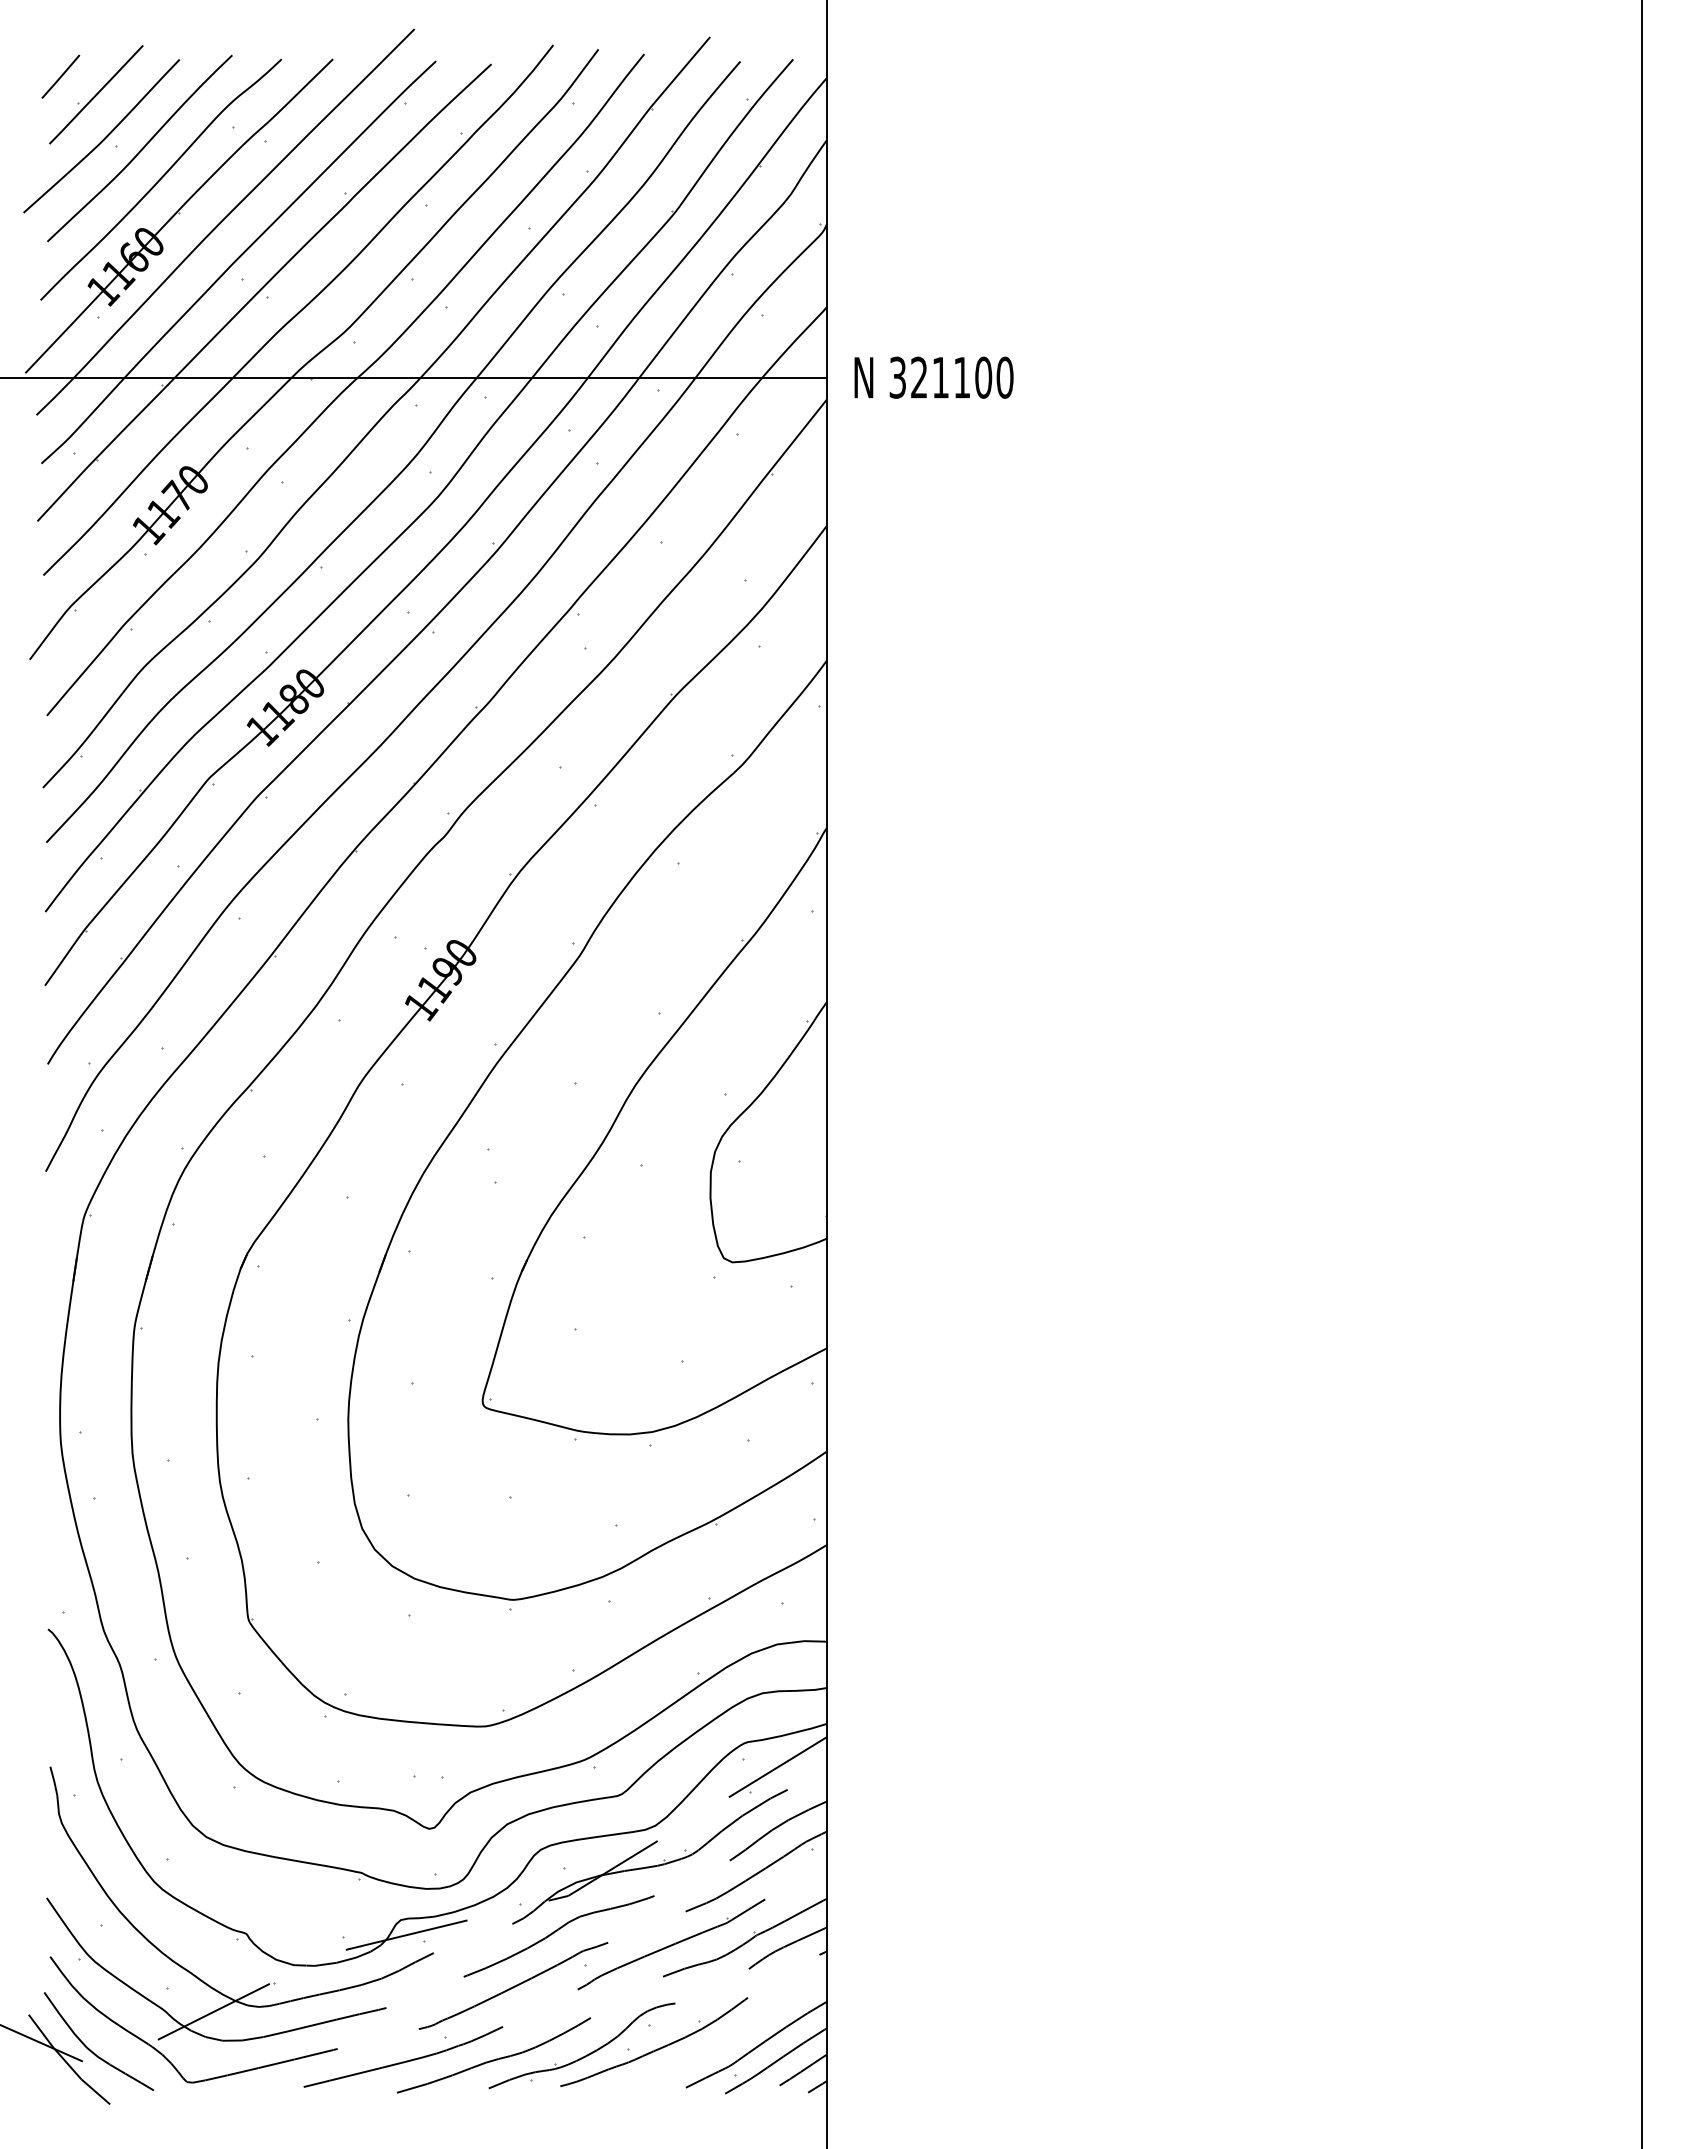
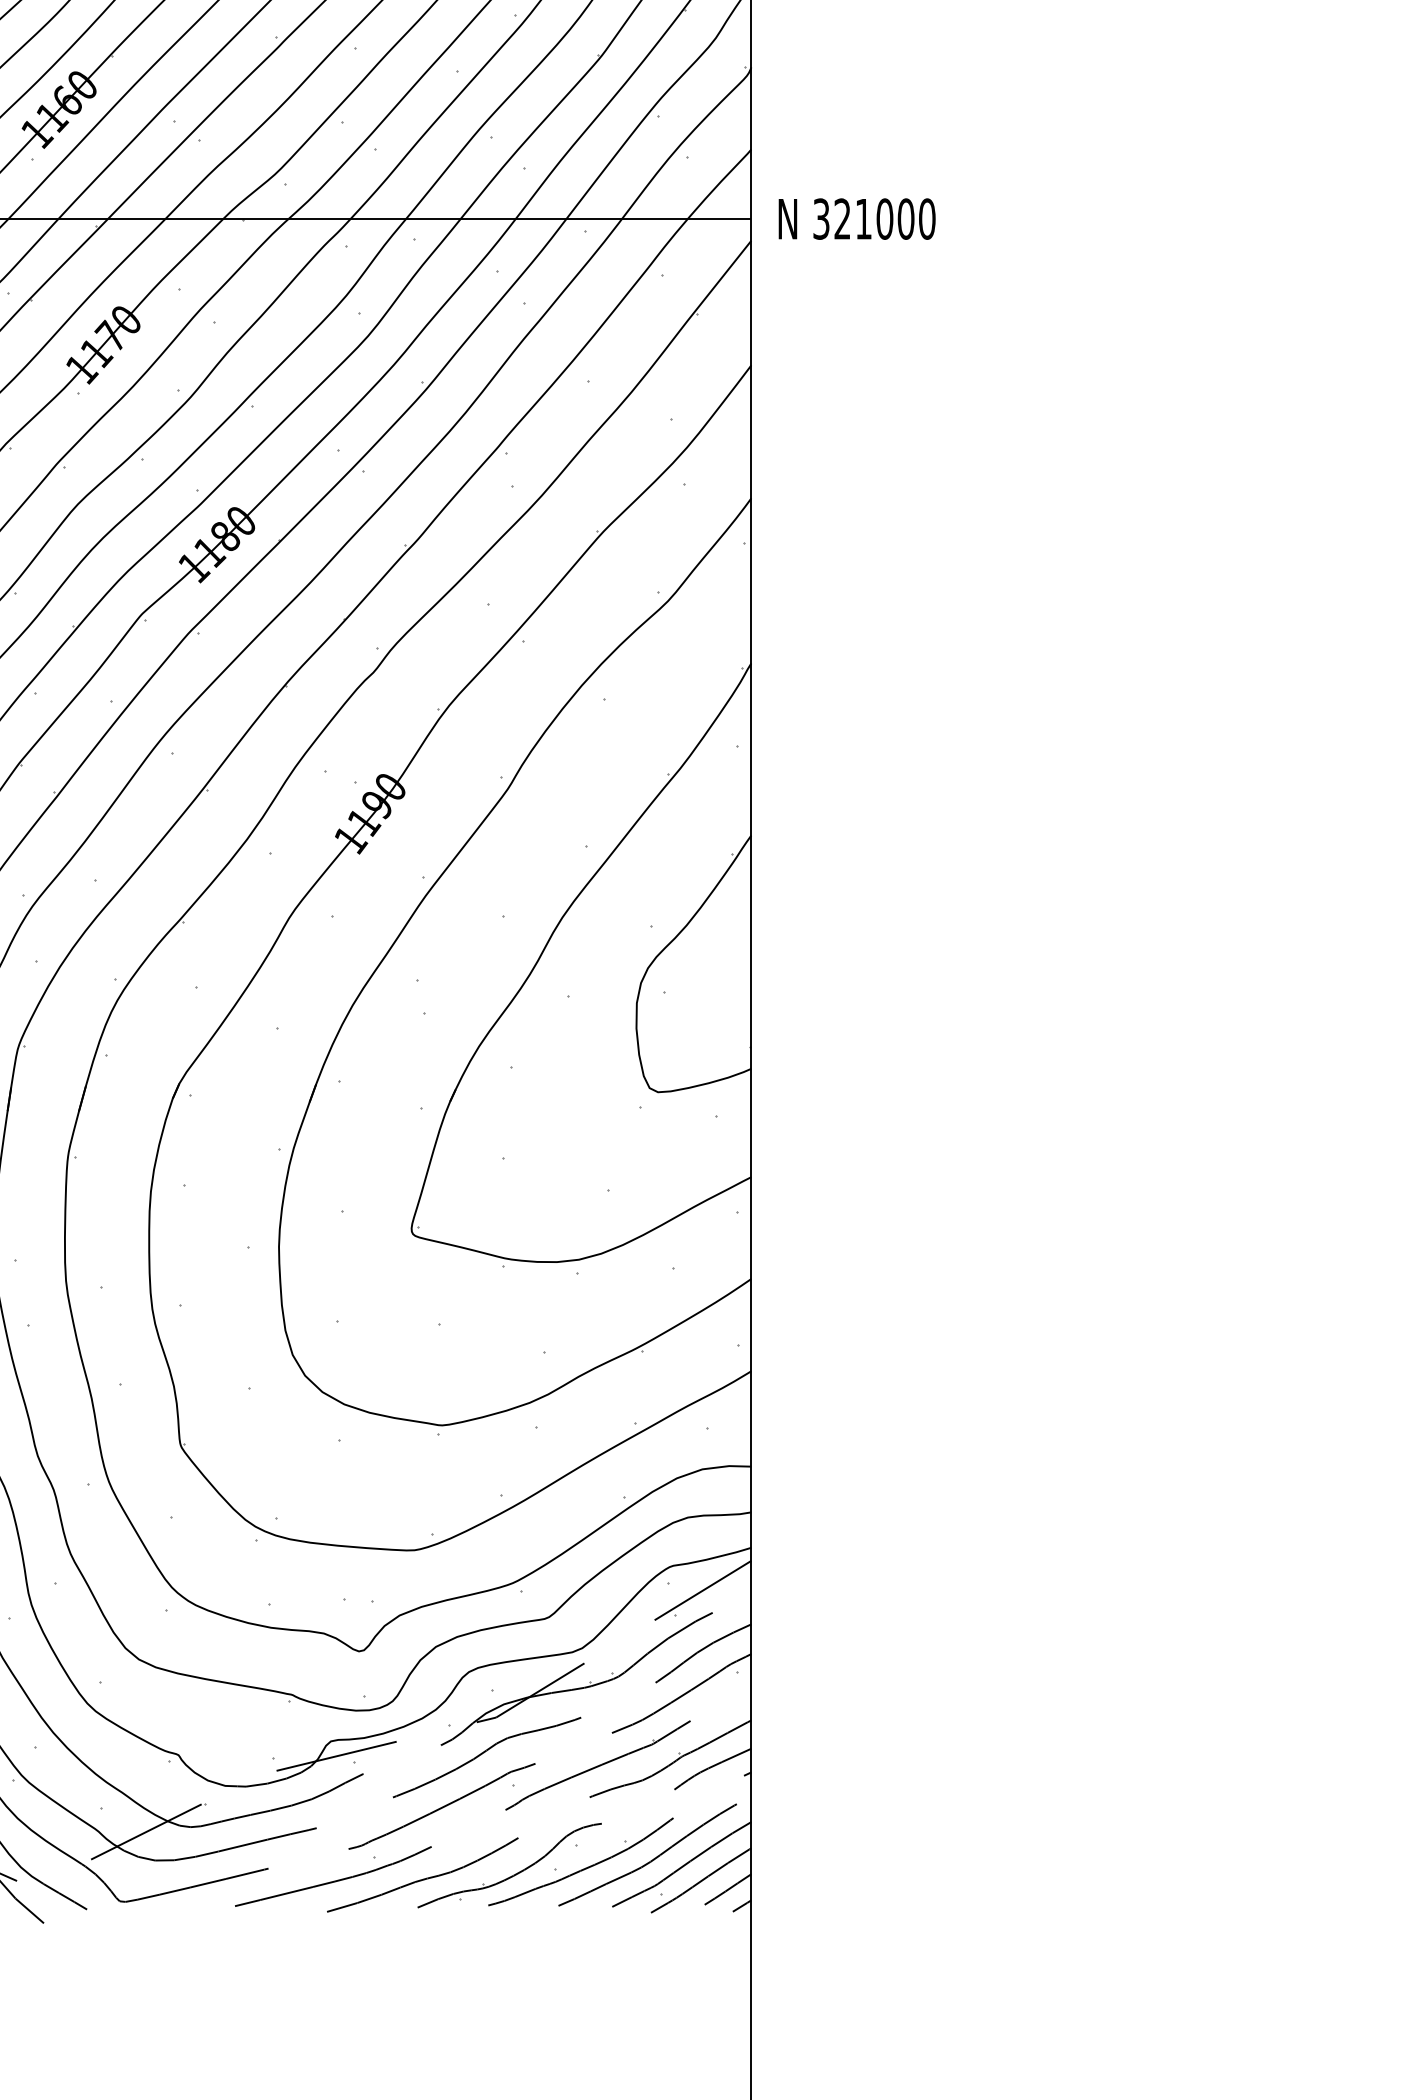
text: (961, 377) -> (884, 218), 321100 -> 321000
curve: (723, 2041) -> (649, 1861), added

